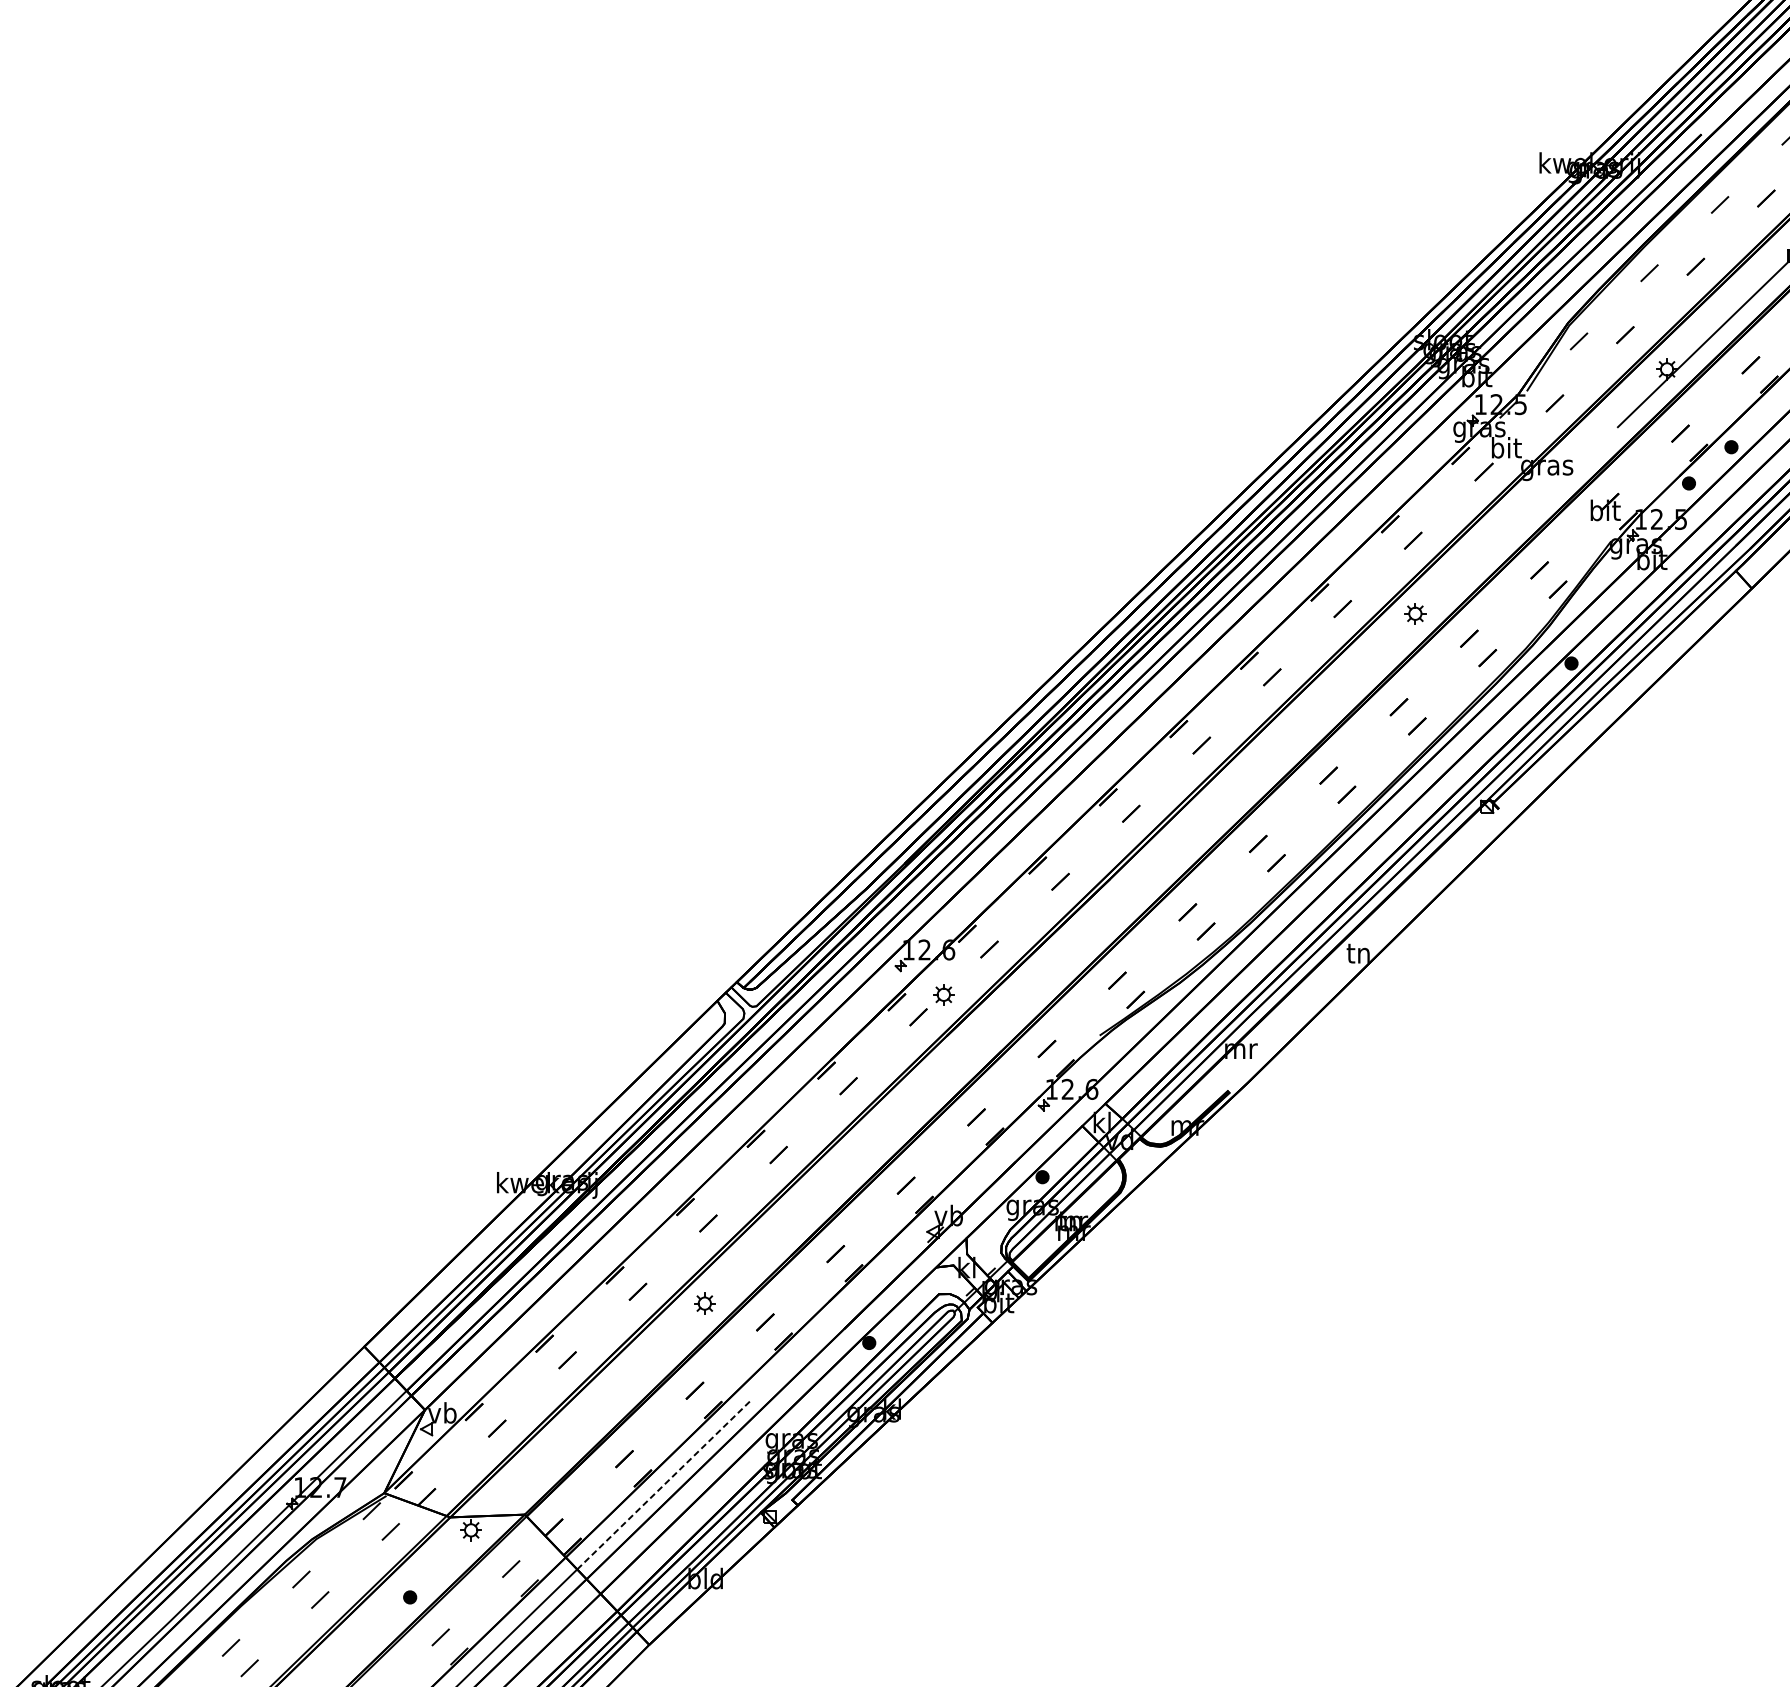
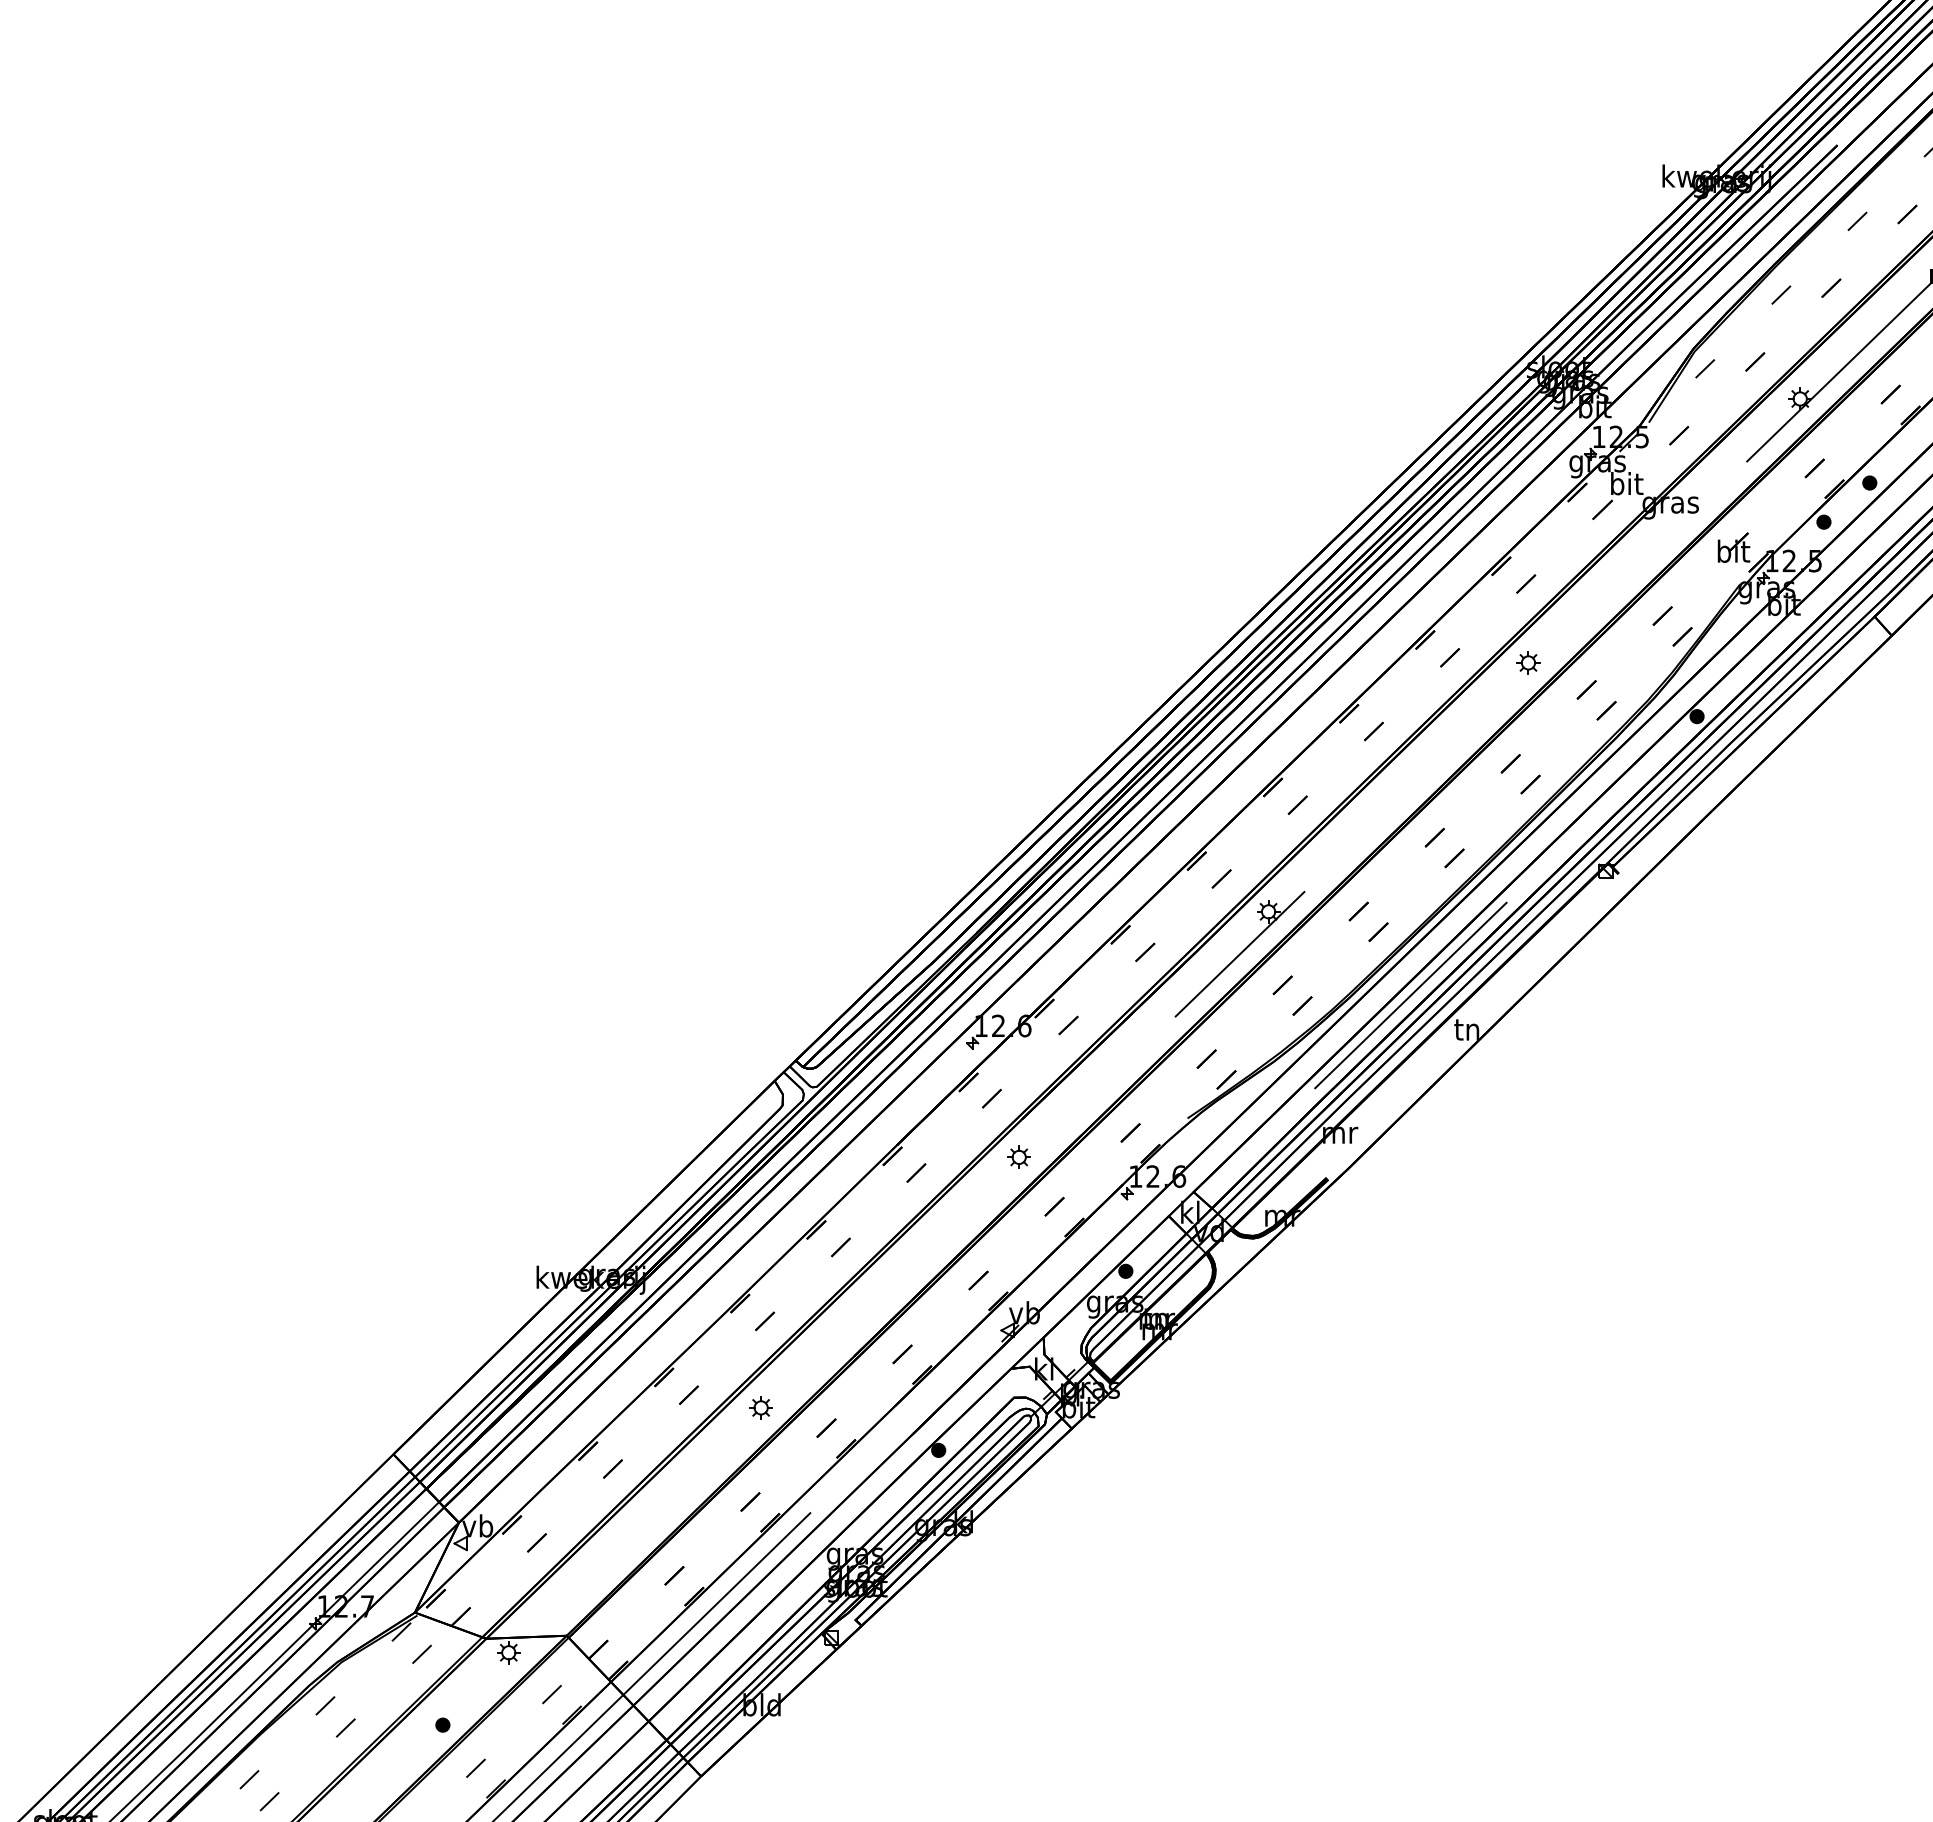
part: (1147, 883) -> (1239, 954), added
line: (1306, 921) -> (1410, 995), added
part: (943, 993) -> (1018, 1156), moved
line: (664, 1484) -> (717, 1603), dashed -> solid

